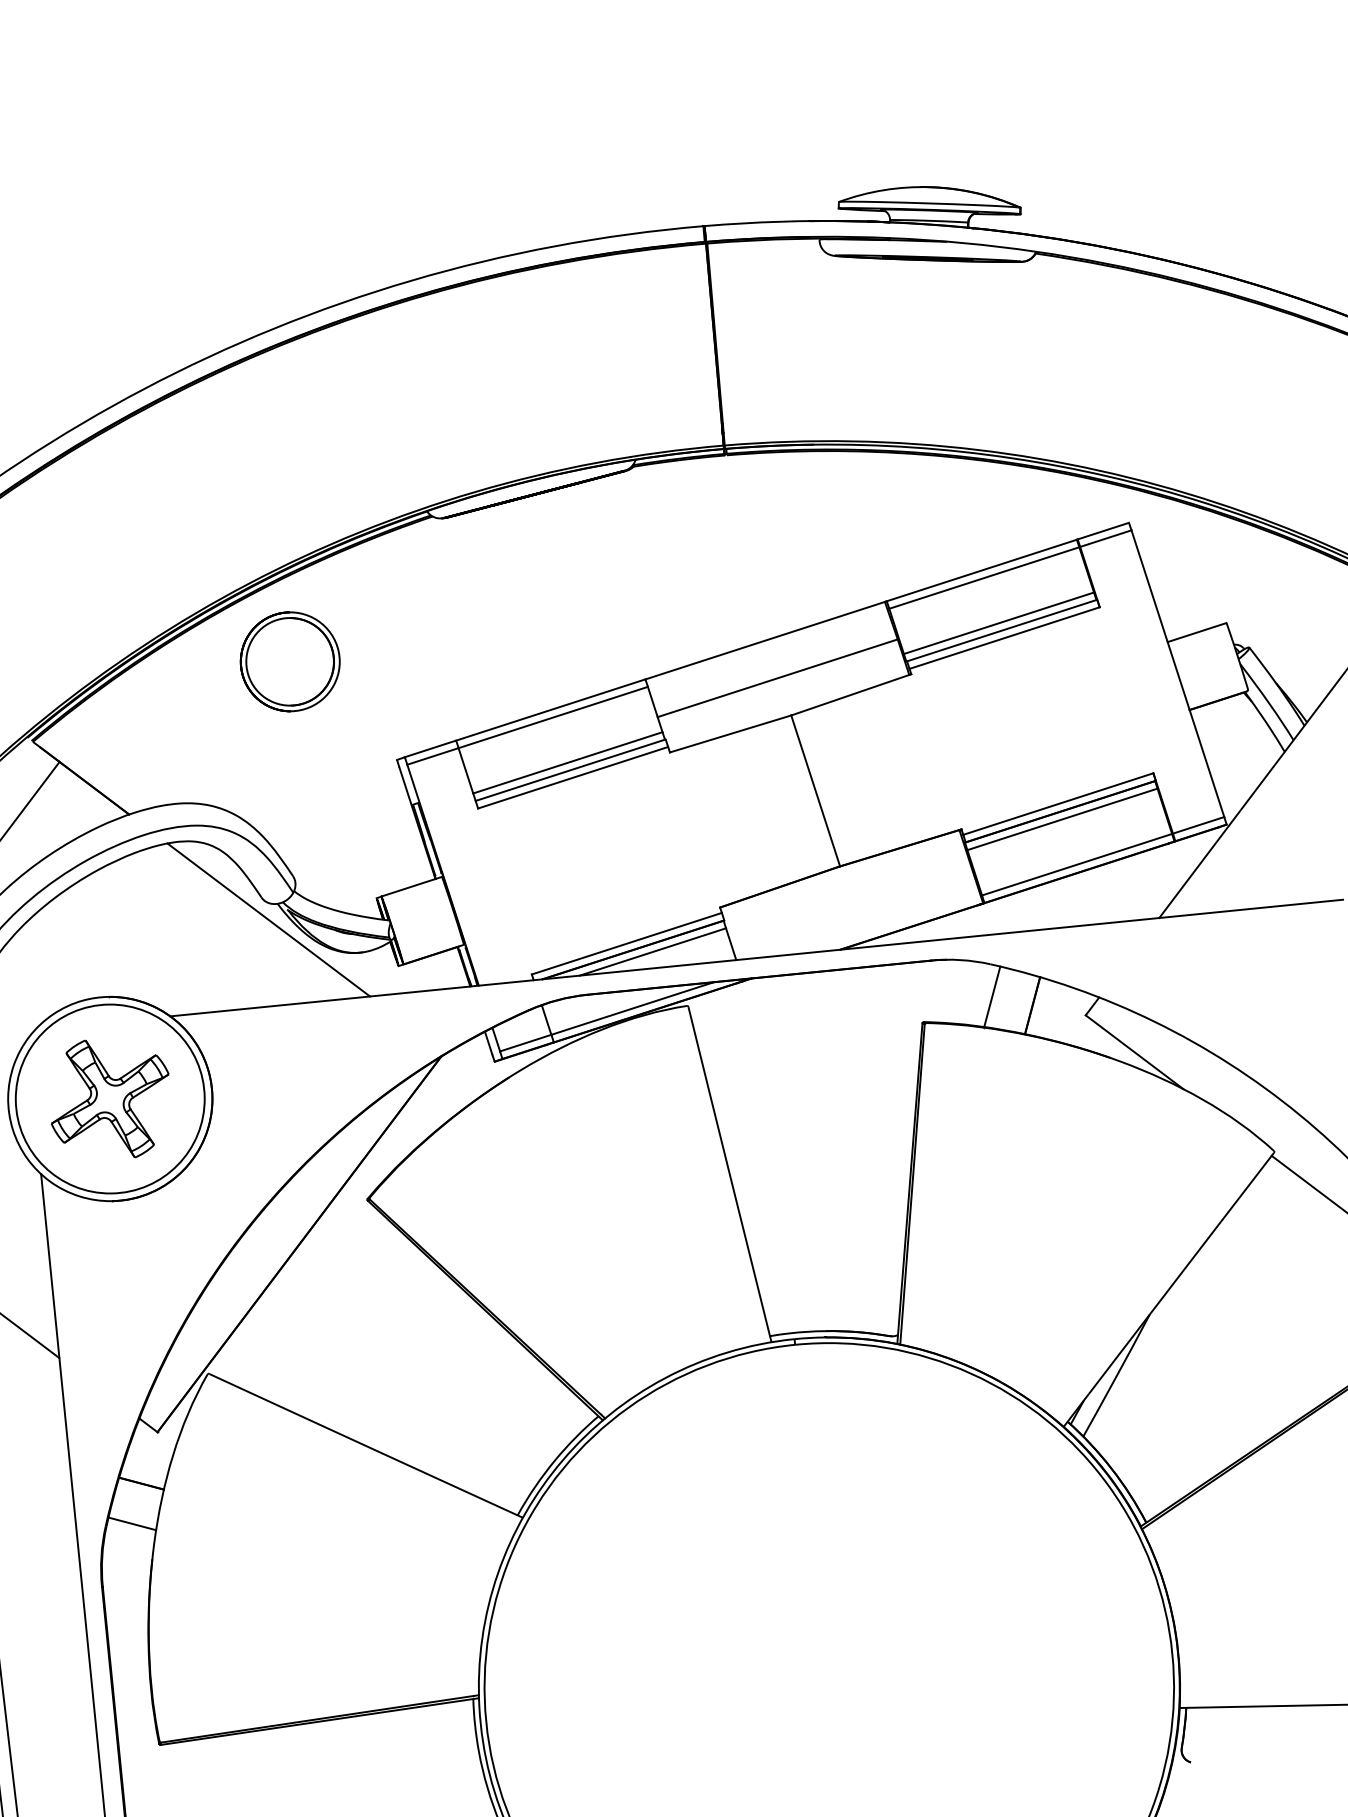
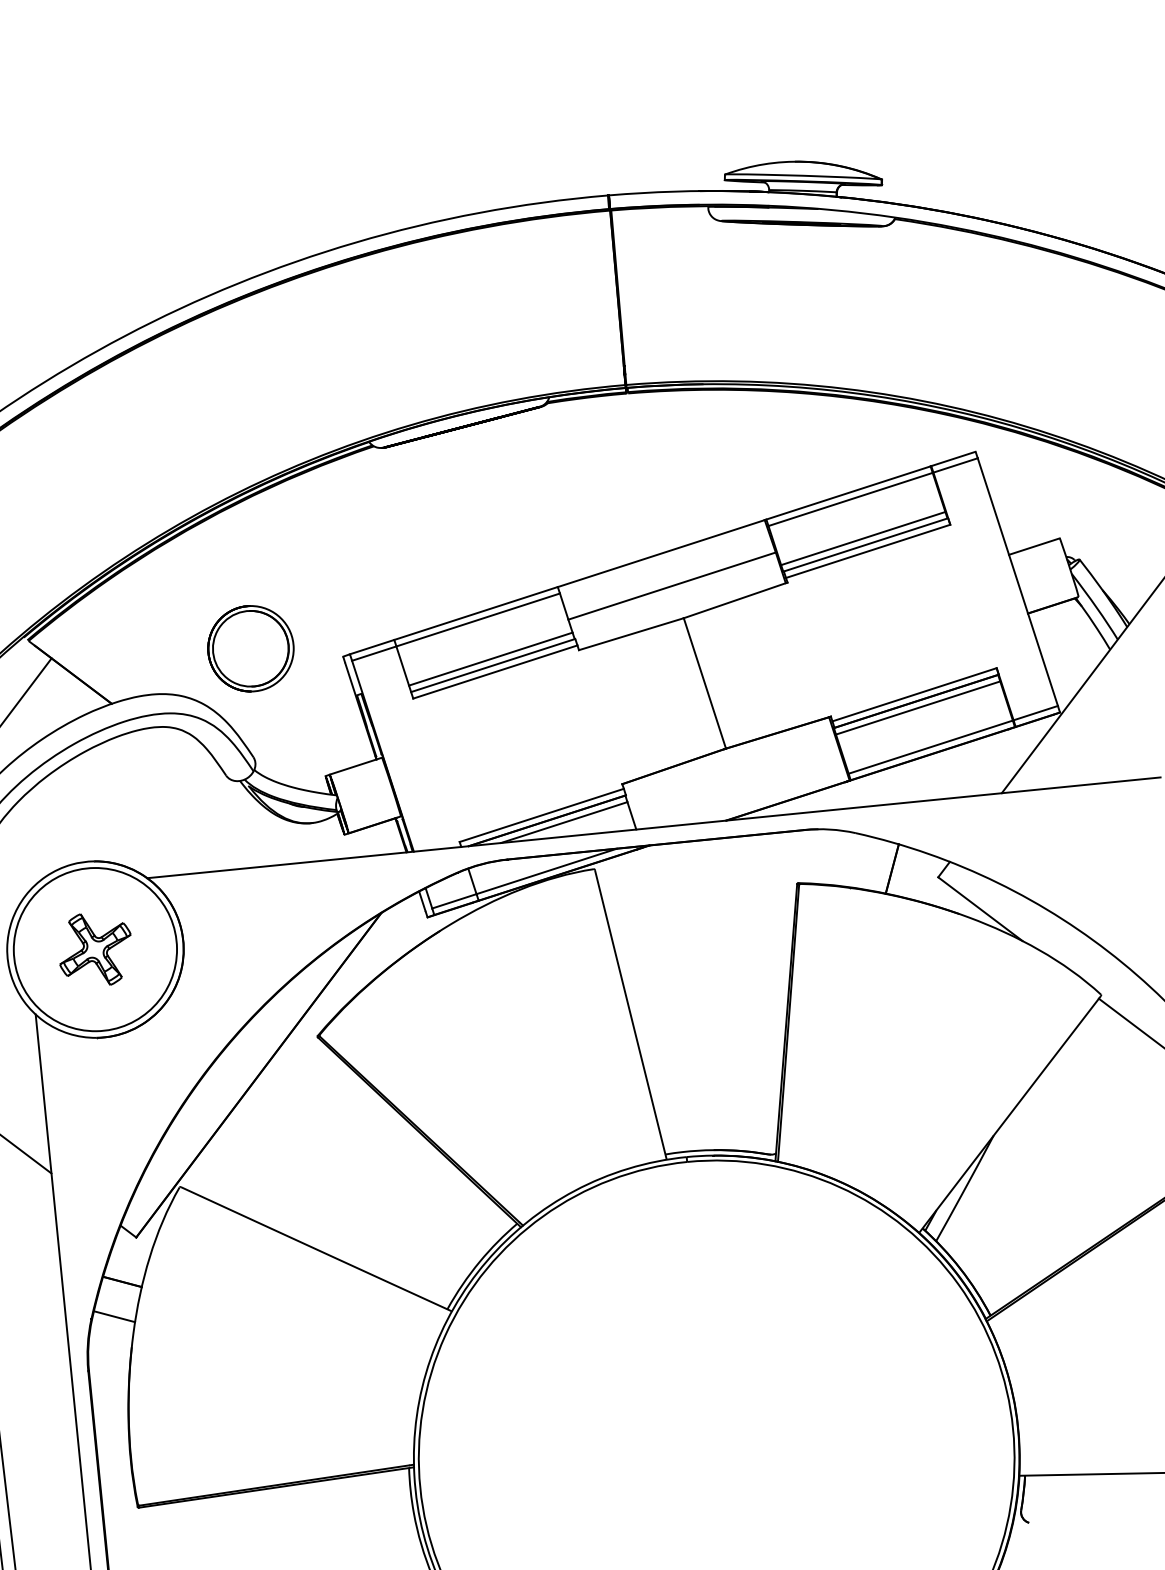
part: (289, 661) -> (250, 648), moved
line: (268, 919) -> (232, 794), removed
line: (992, 996) -> (857, 861), removed
part: (110, 1098) -> (95, 949), size x0.7

